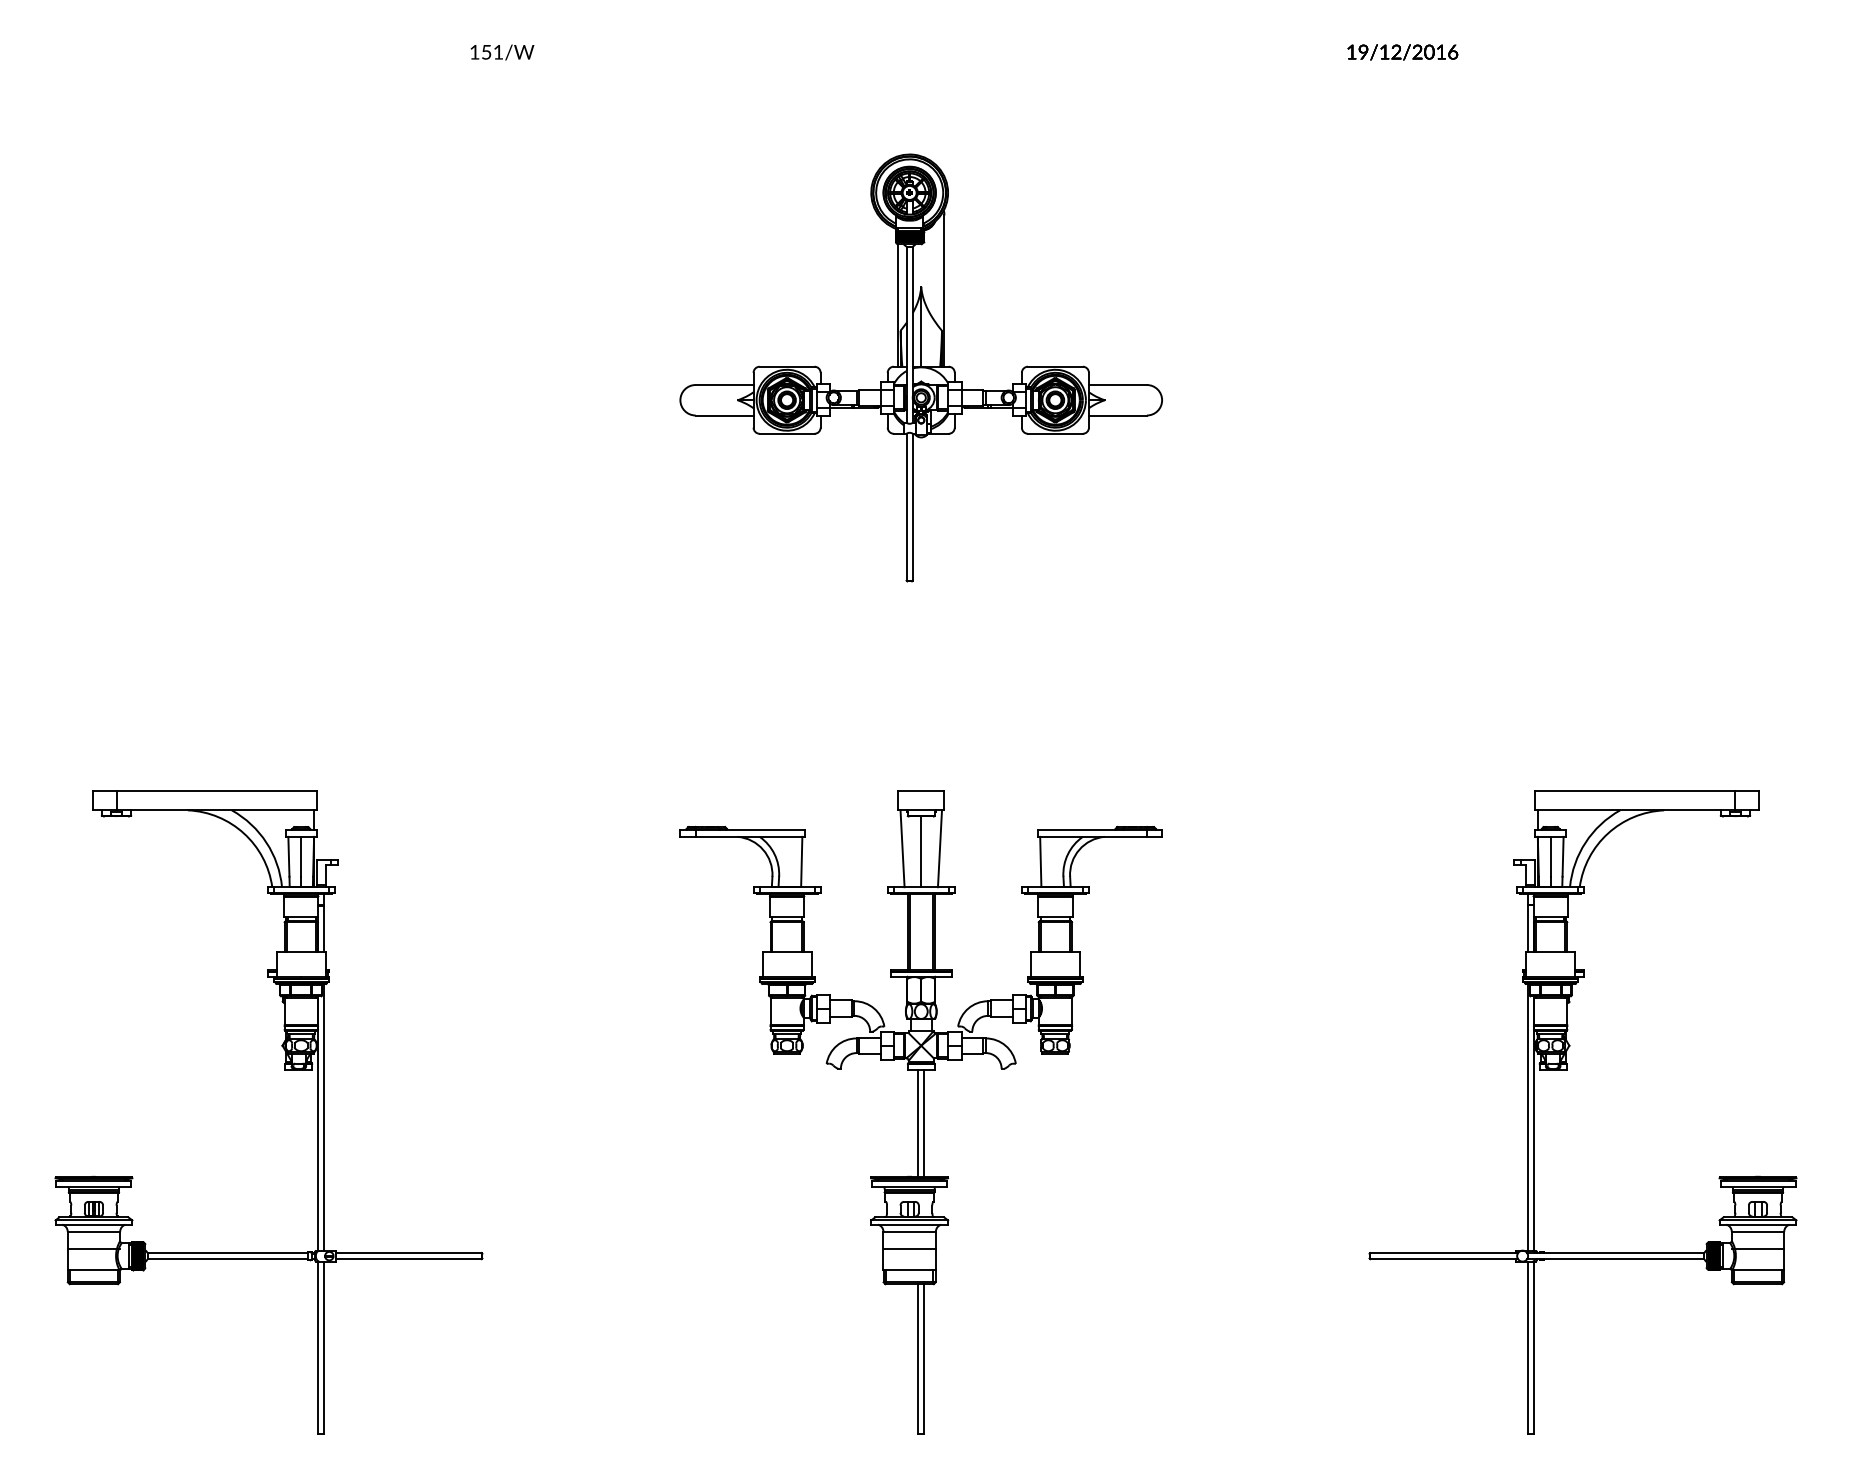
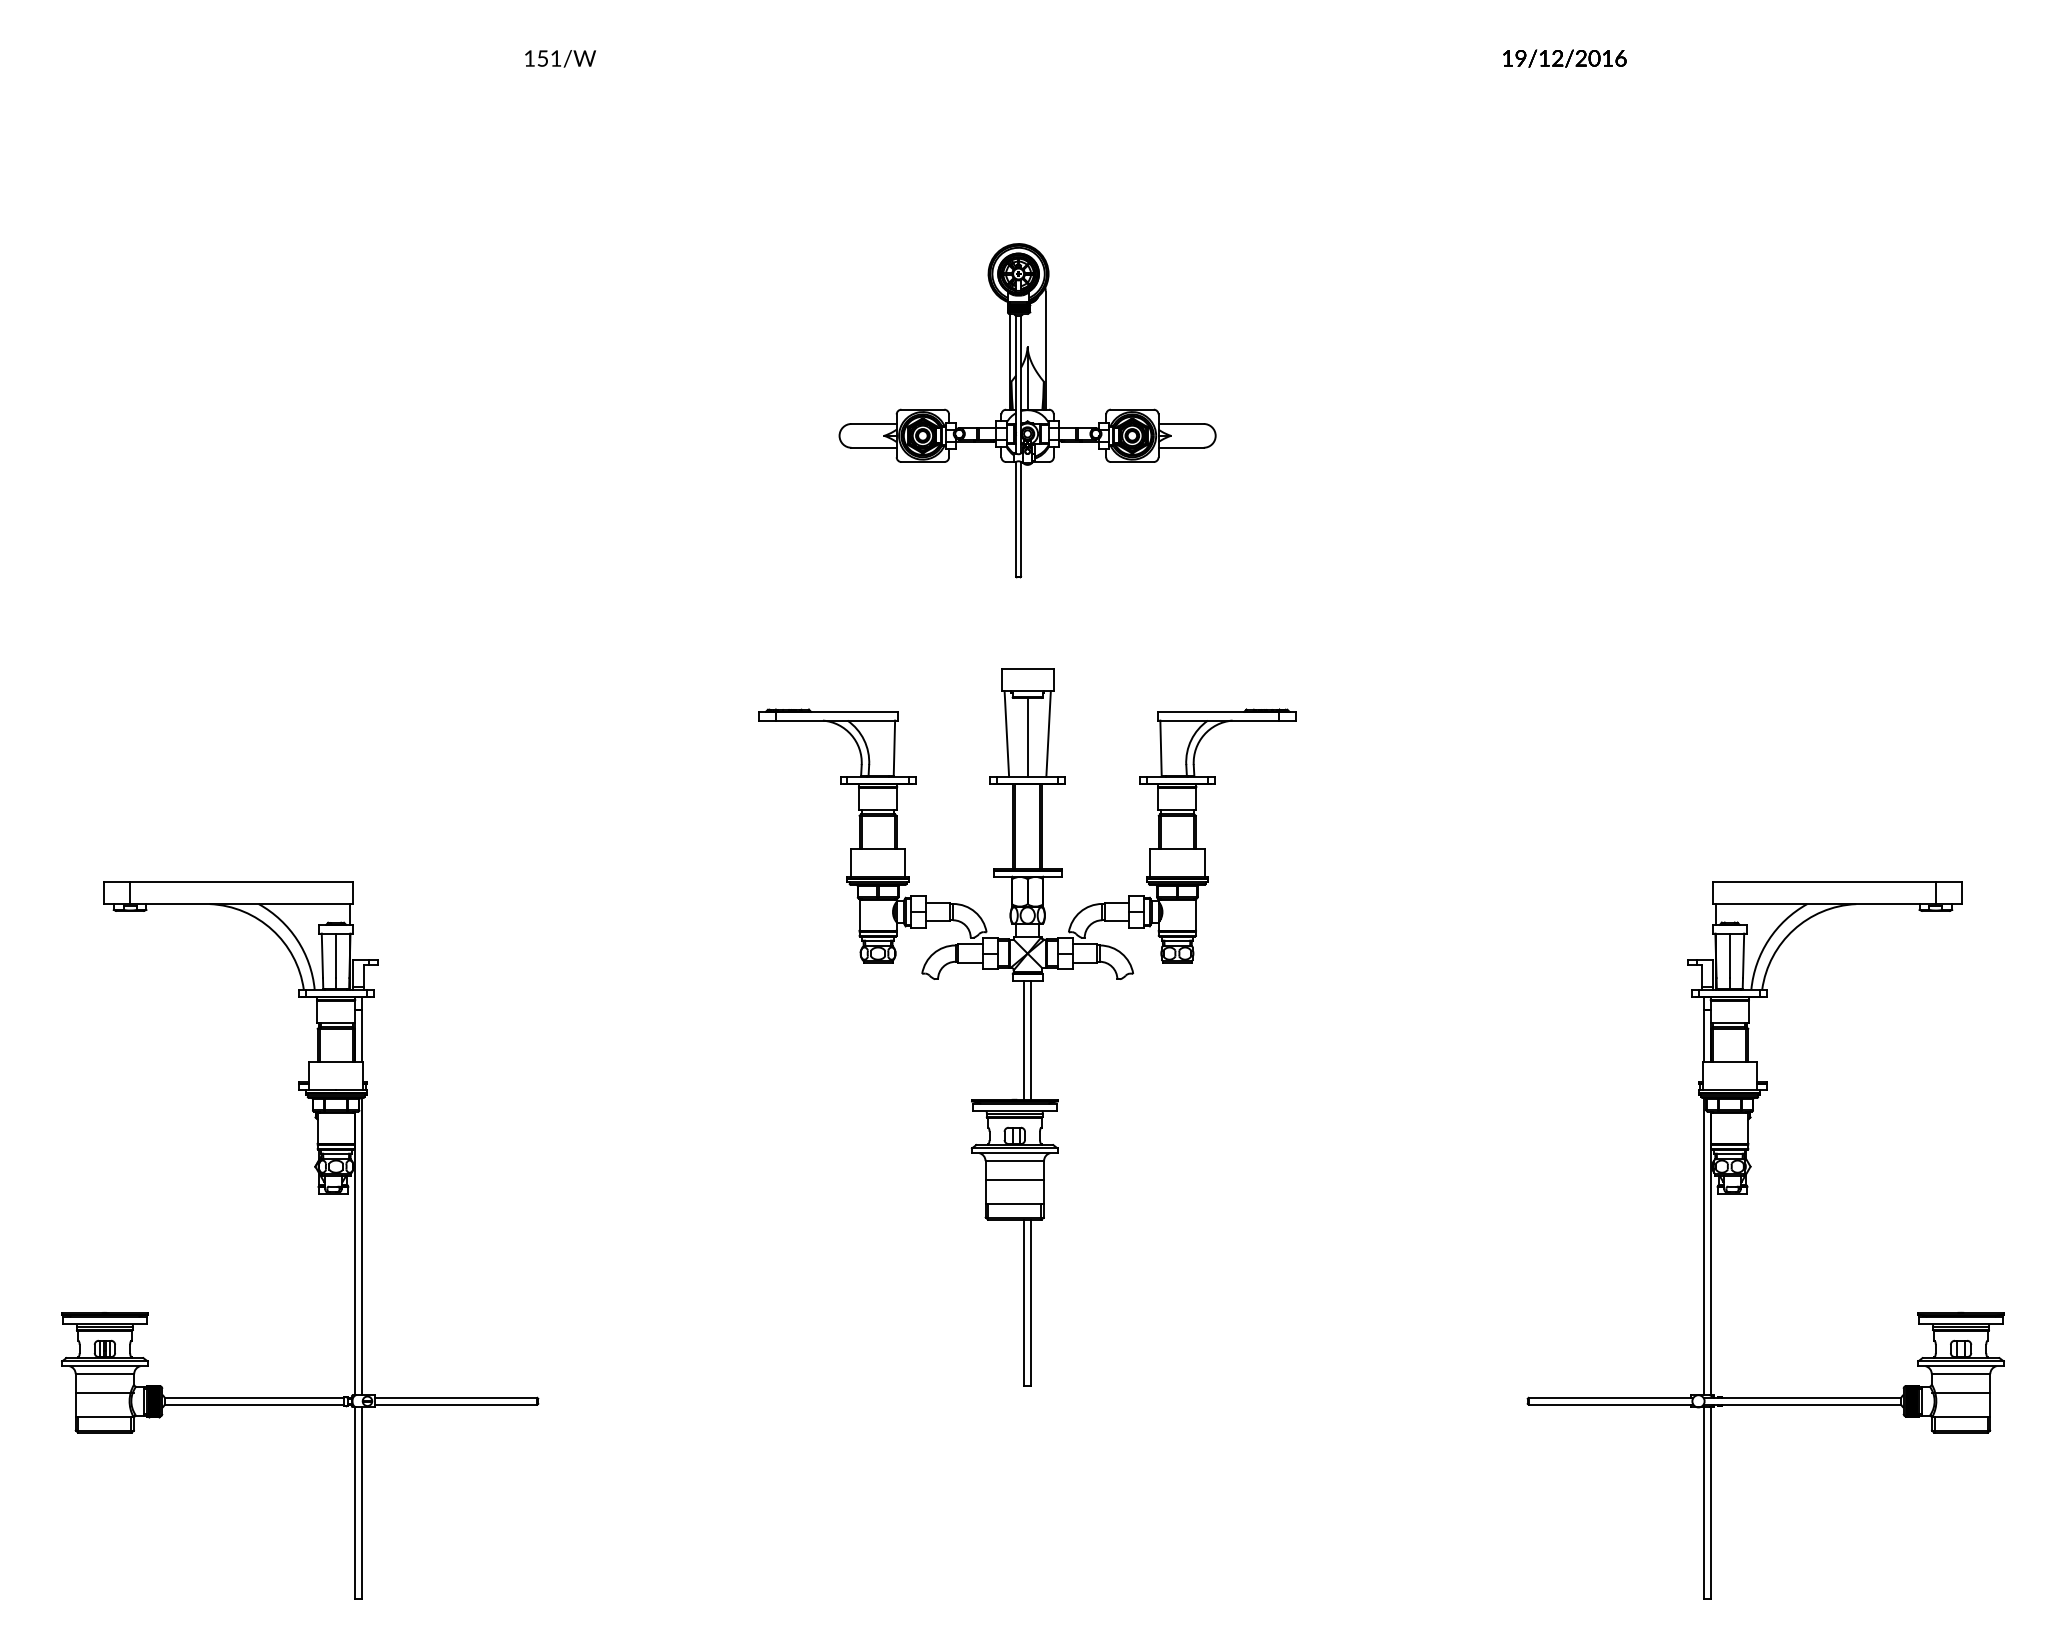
part: (920, 367) -> (1026, 410), size x0.7
part: (920, 1112) -> (1026, 1028), moved

